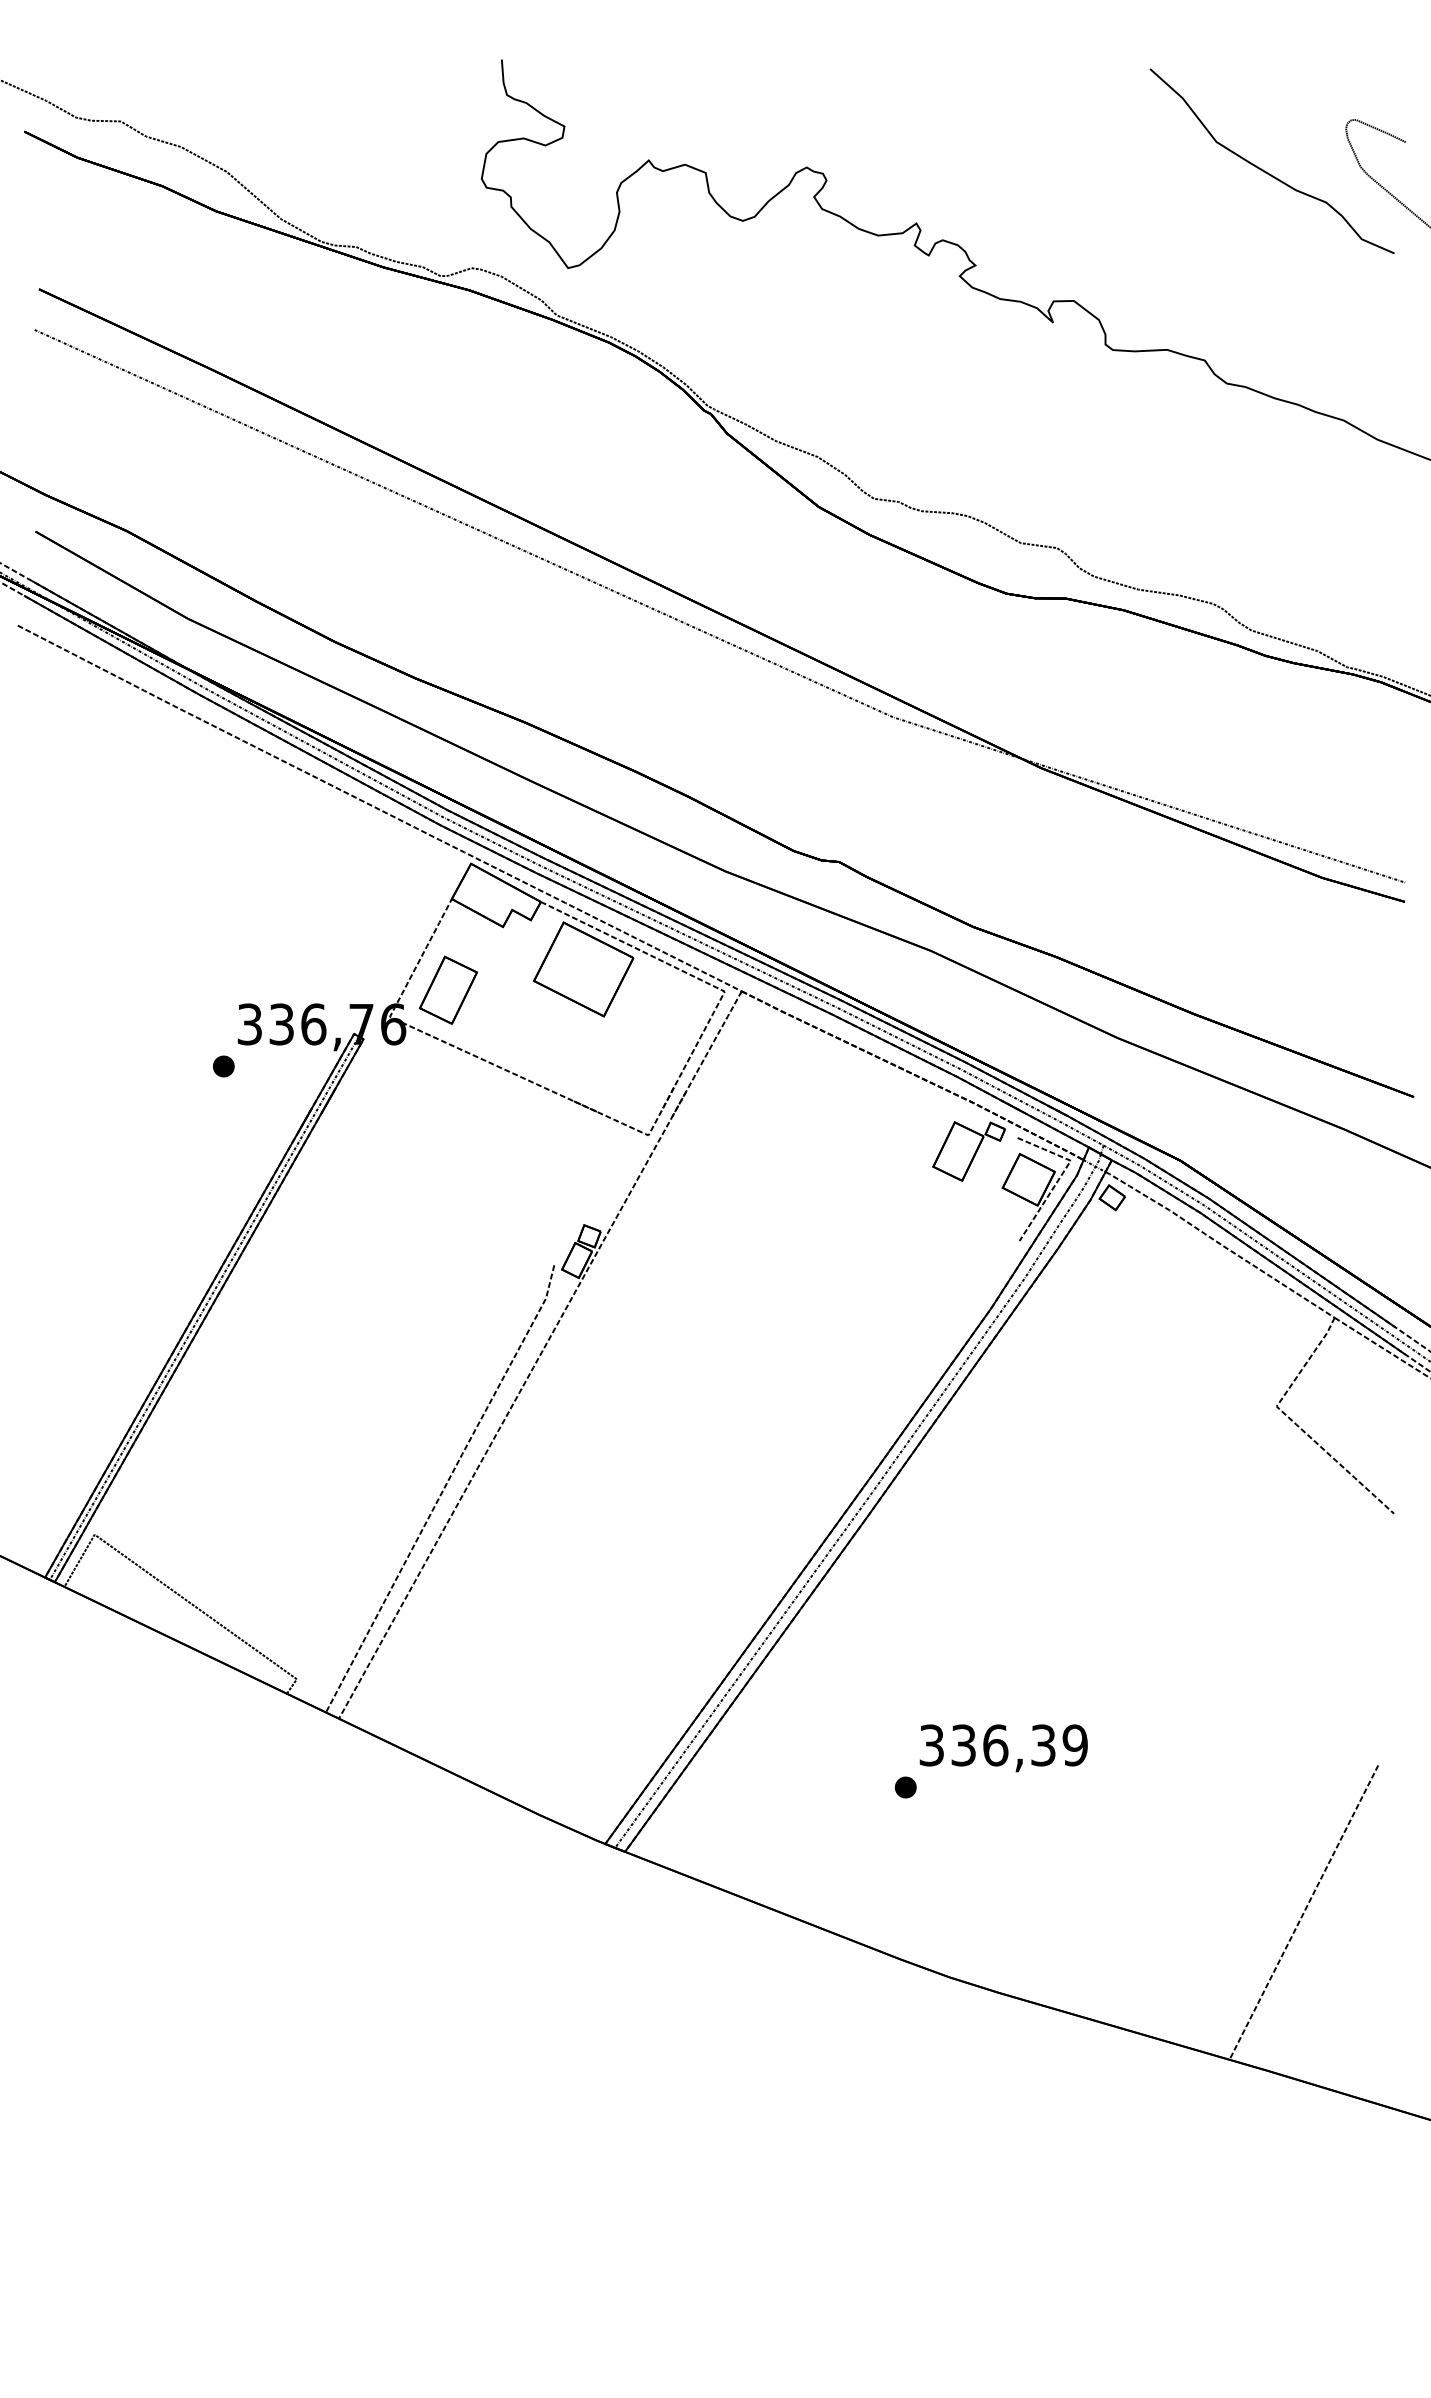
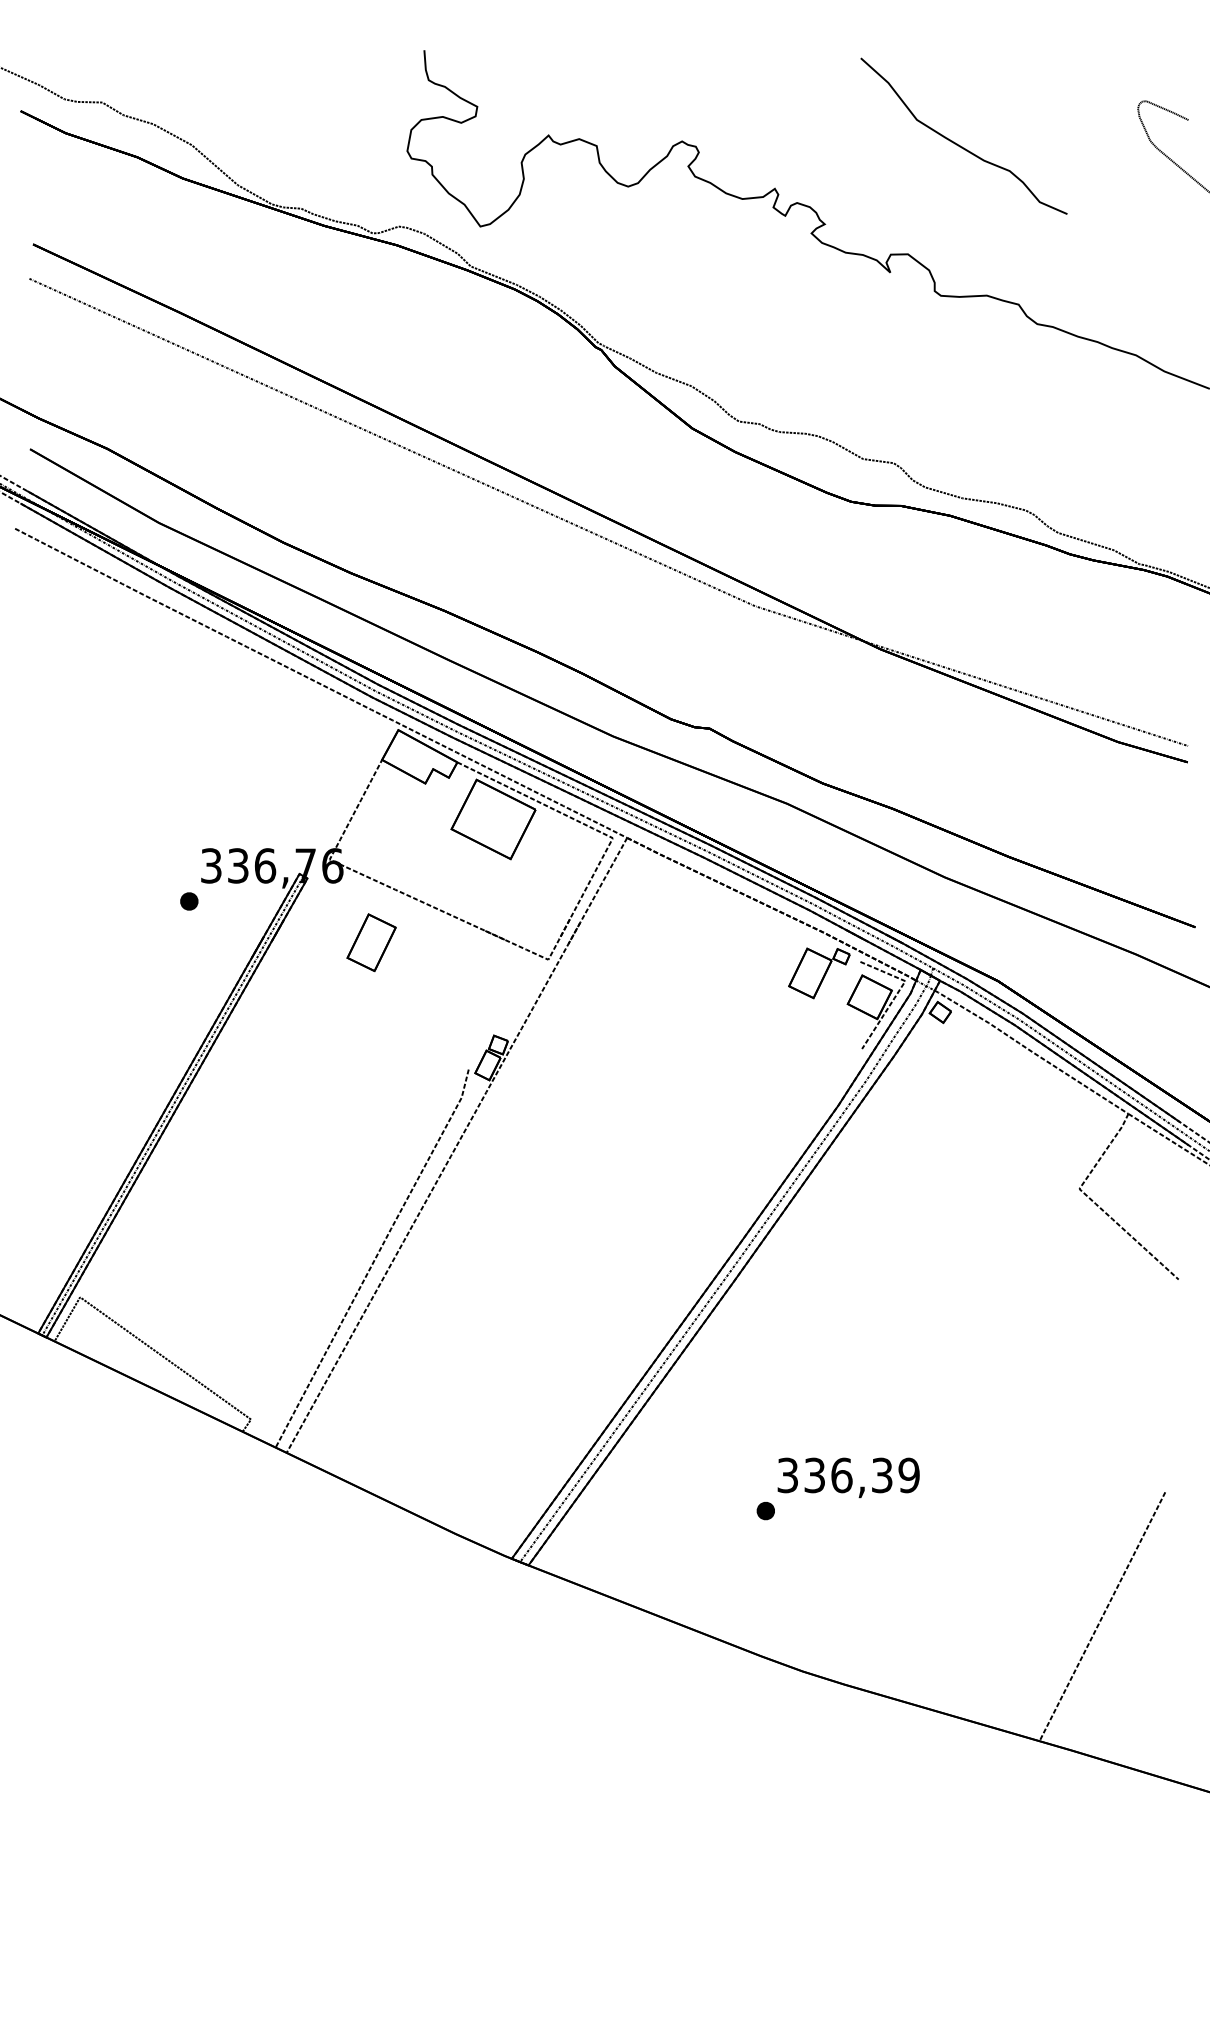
curve: (1263, 169) -> (956, 143), moved
part: (447, 989) -> (370, 942), moved

